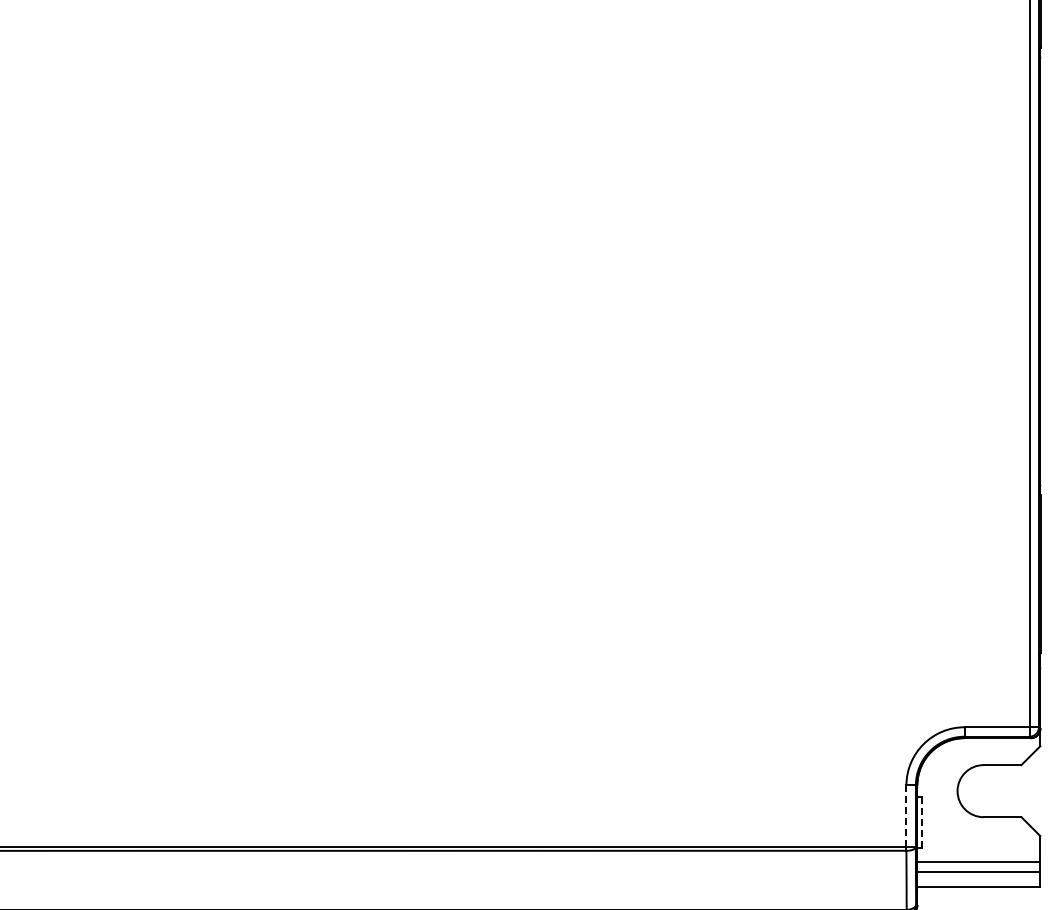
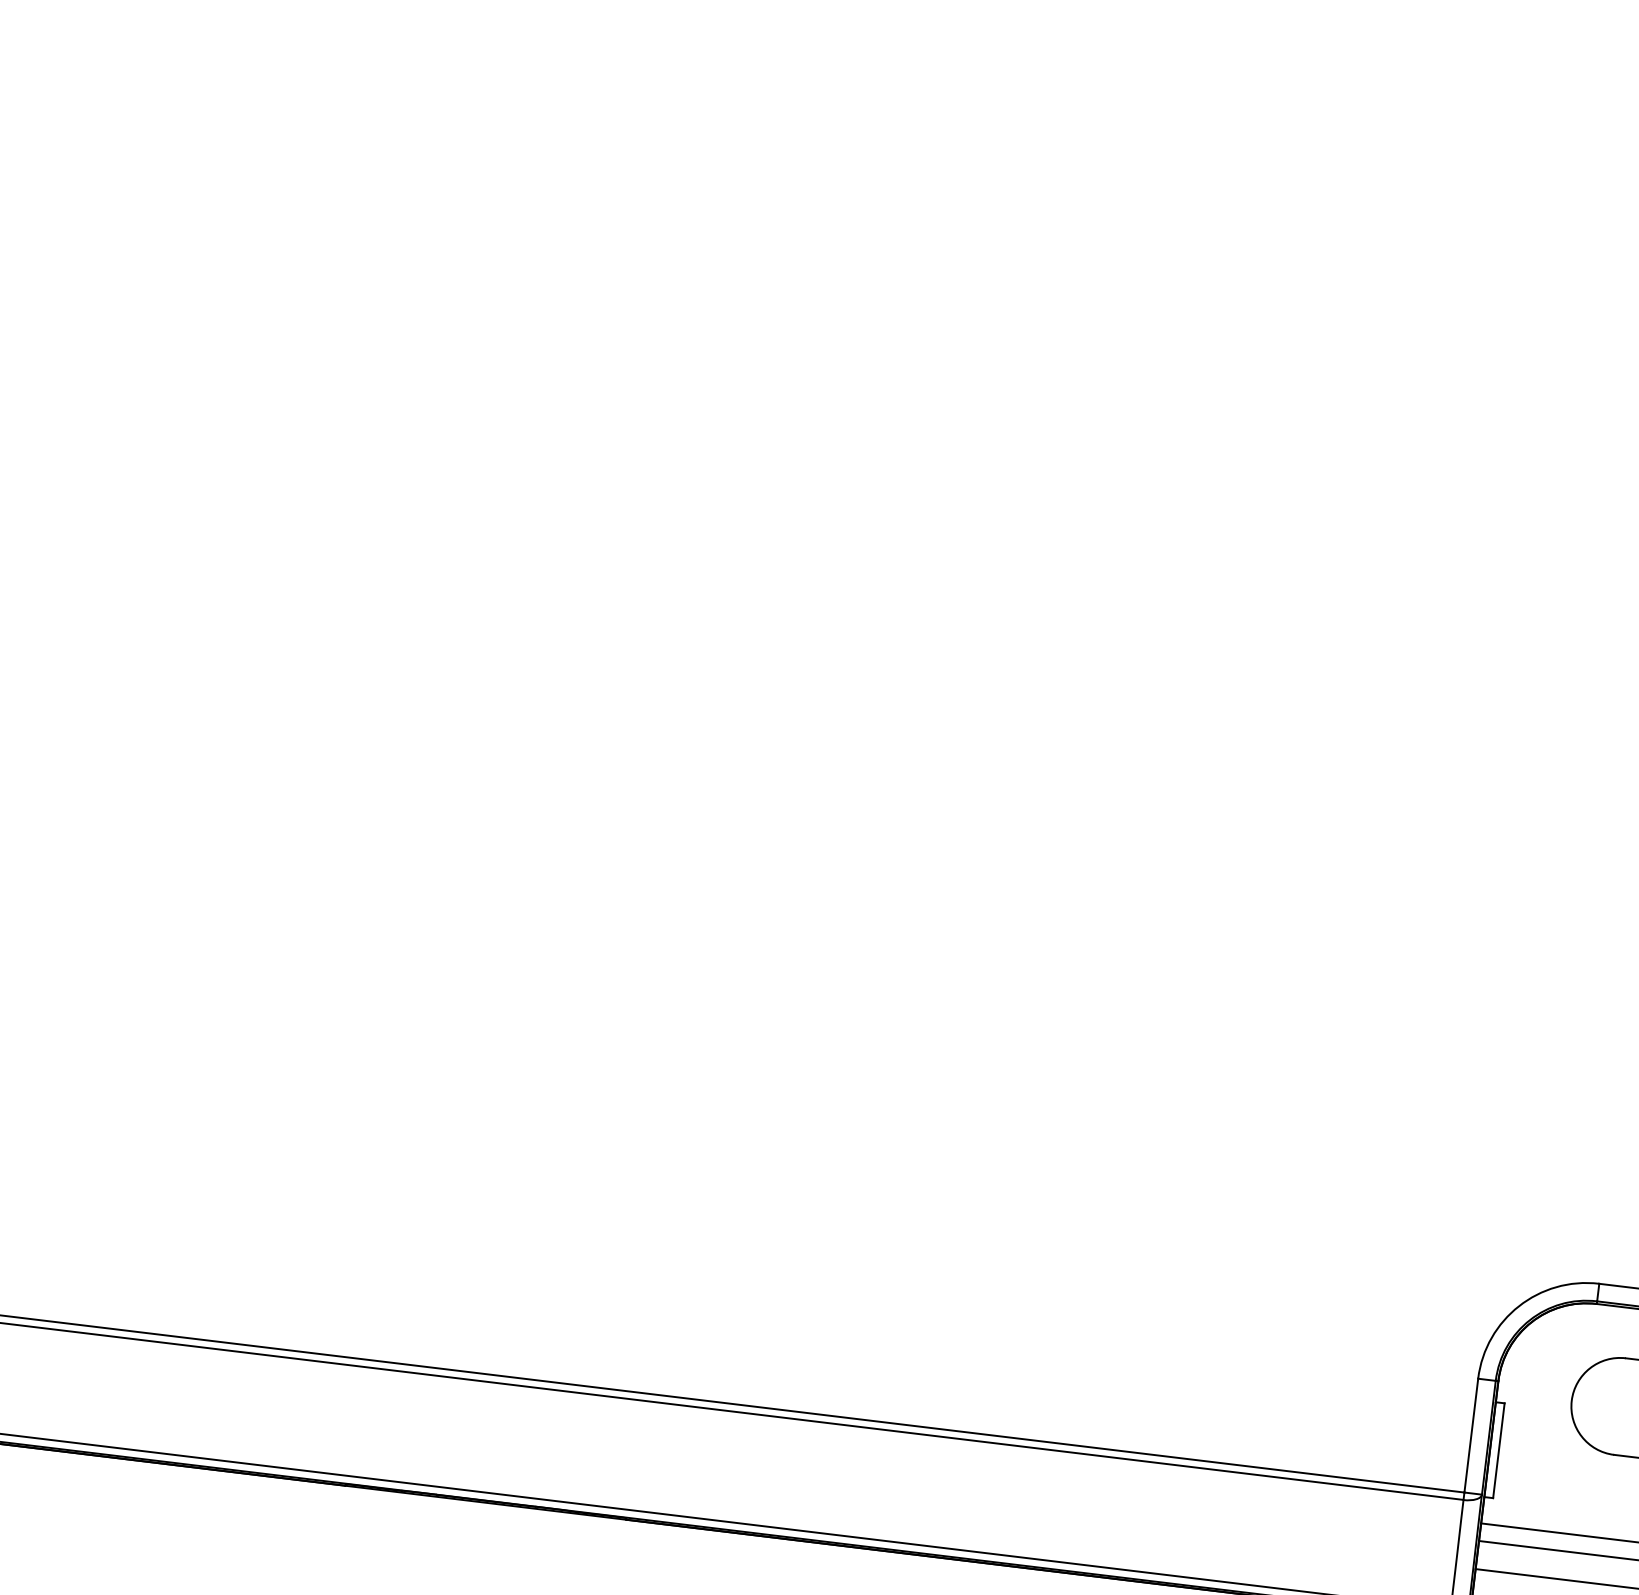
line: (906, 816) -> (1471, 1436), dashed -> solid
line: (922, 822) -> (1499, 1451), dashed -> solid

